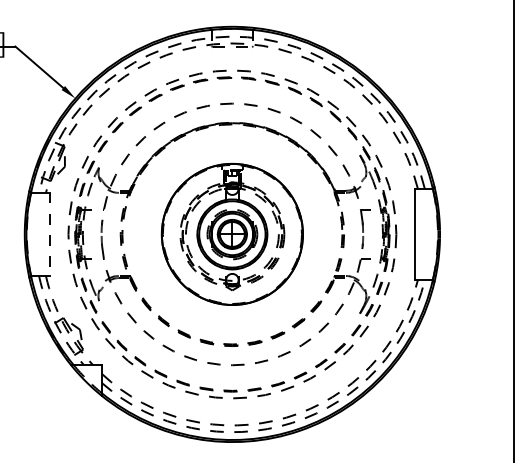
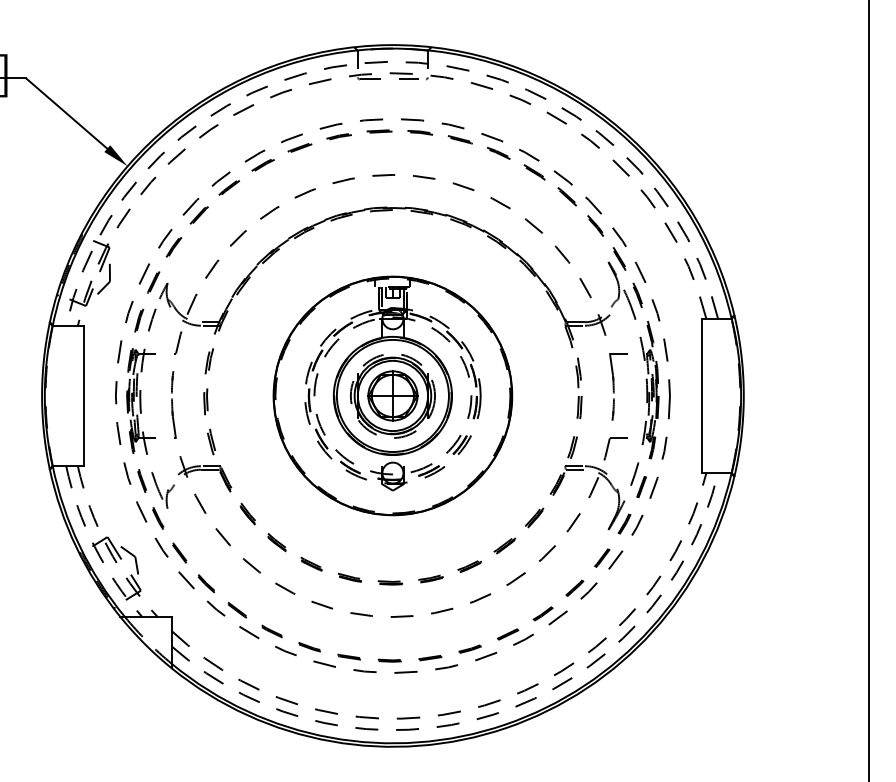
line: (49, 234) -> (83, 396), dashed -> solid

